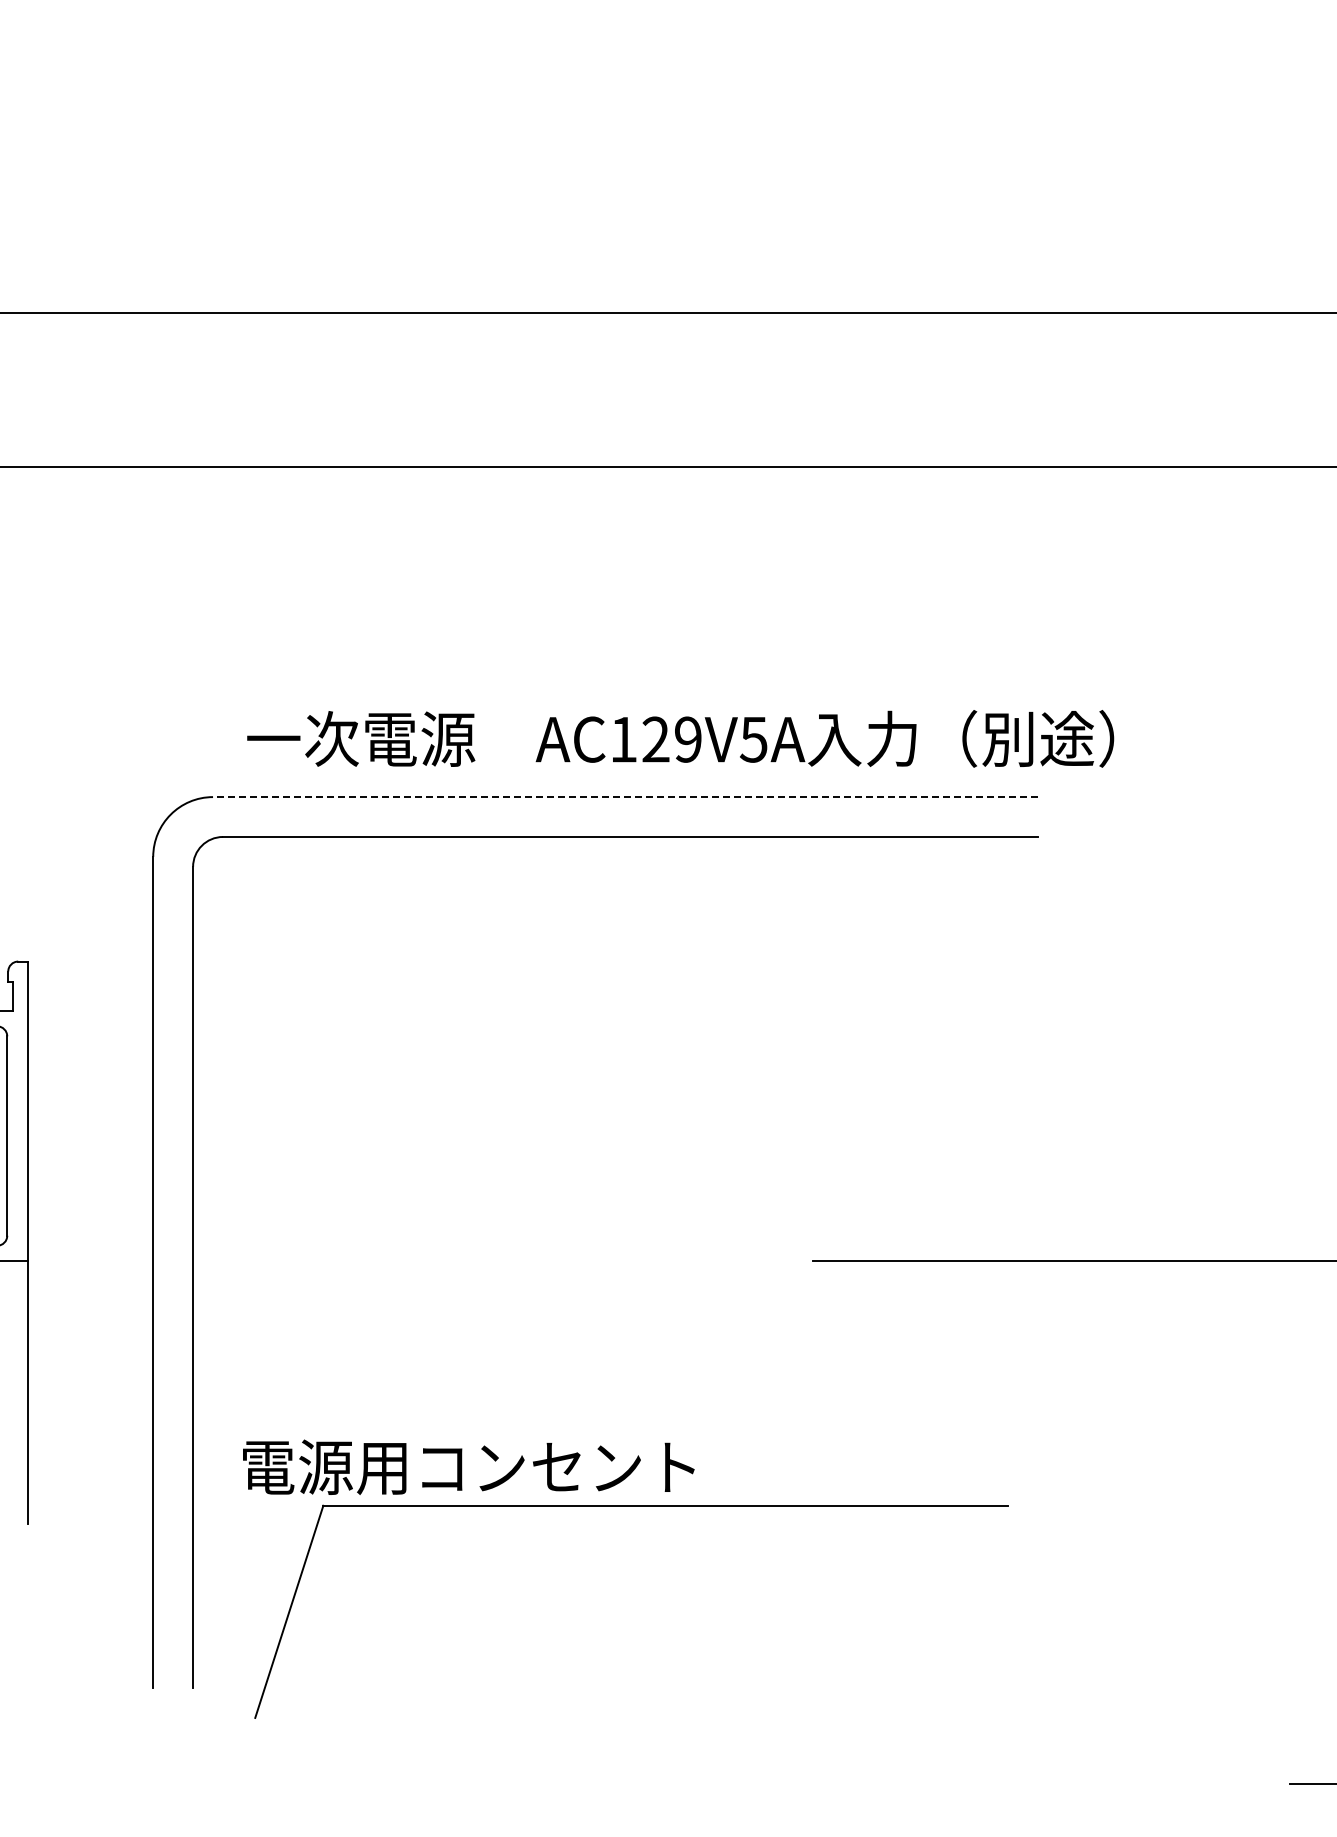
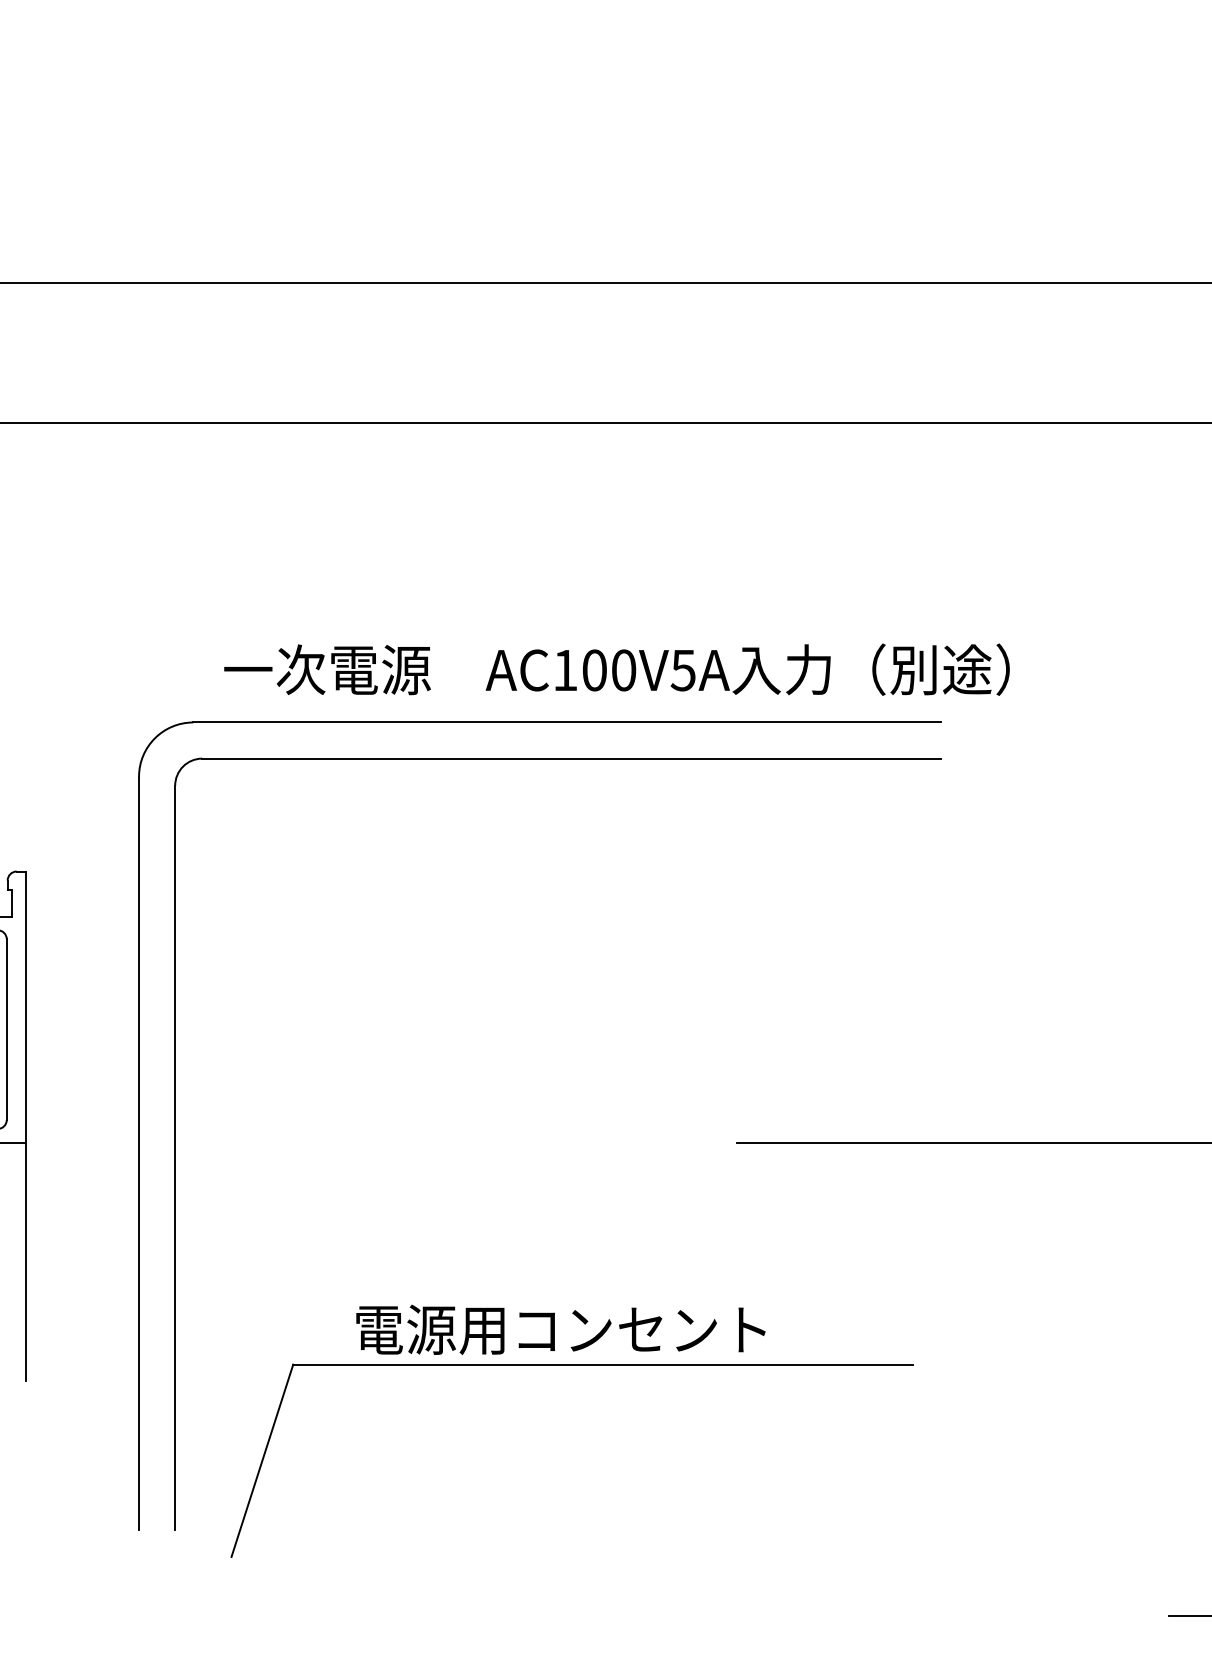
text: (671, 739) -> (608, 670), AC129V5A -> AC100V5A
line: (624, 797) -> (566, 722), dashed -> solid
text: (468, 1466) -> (560, 1329), moved

